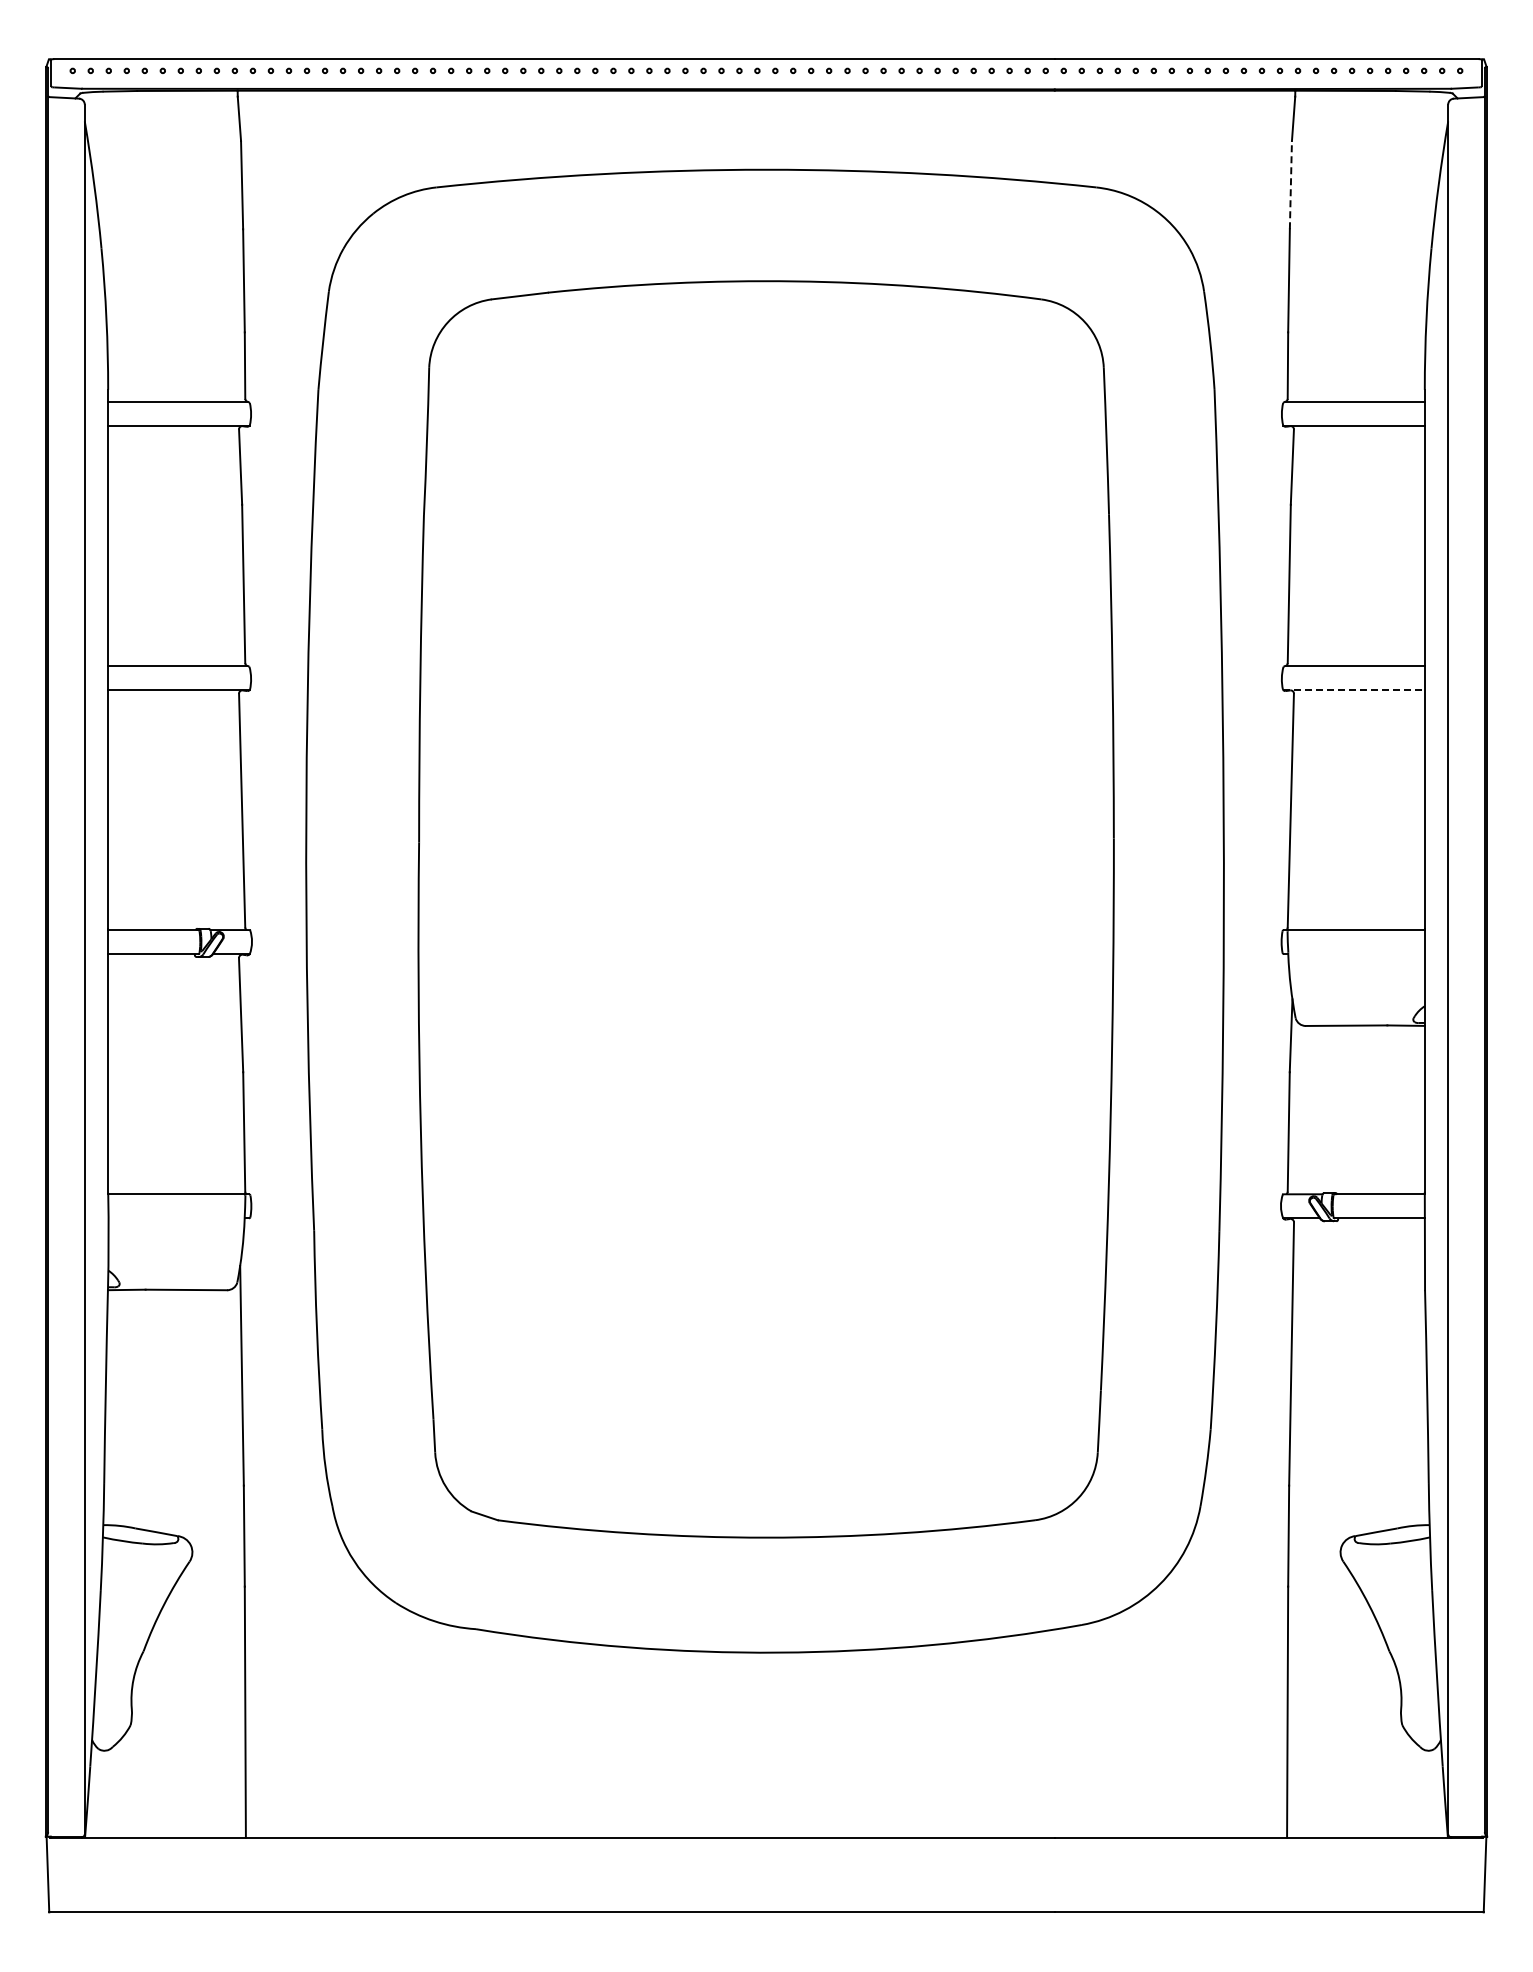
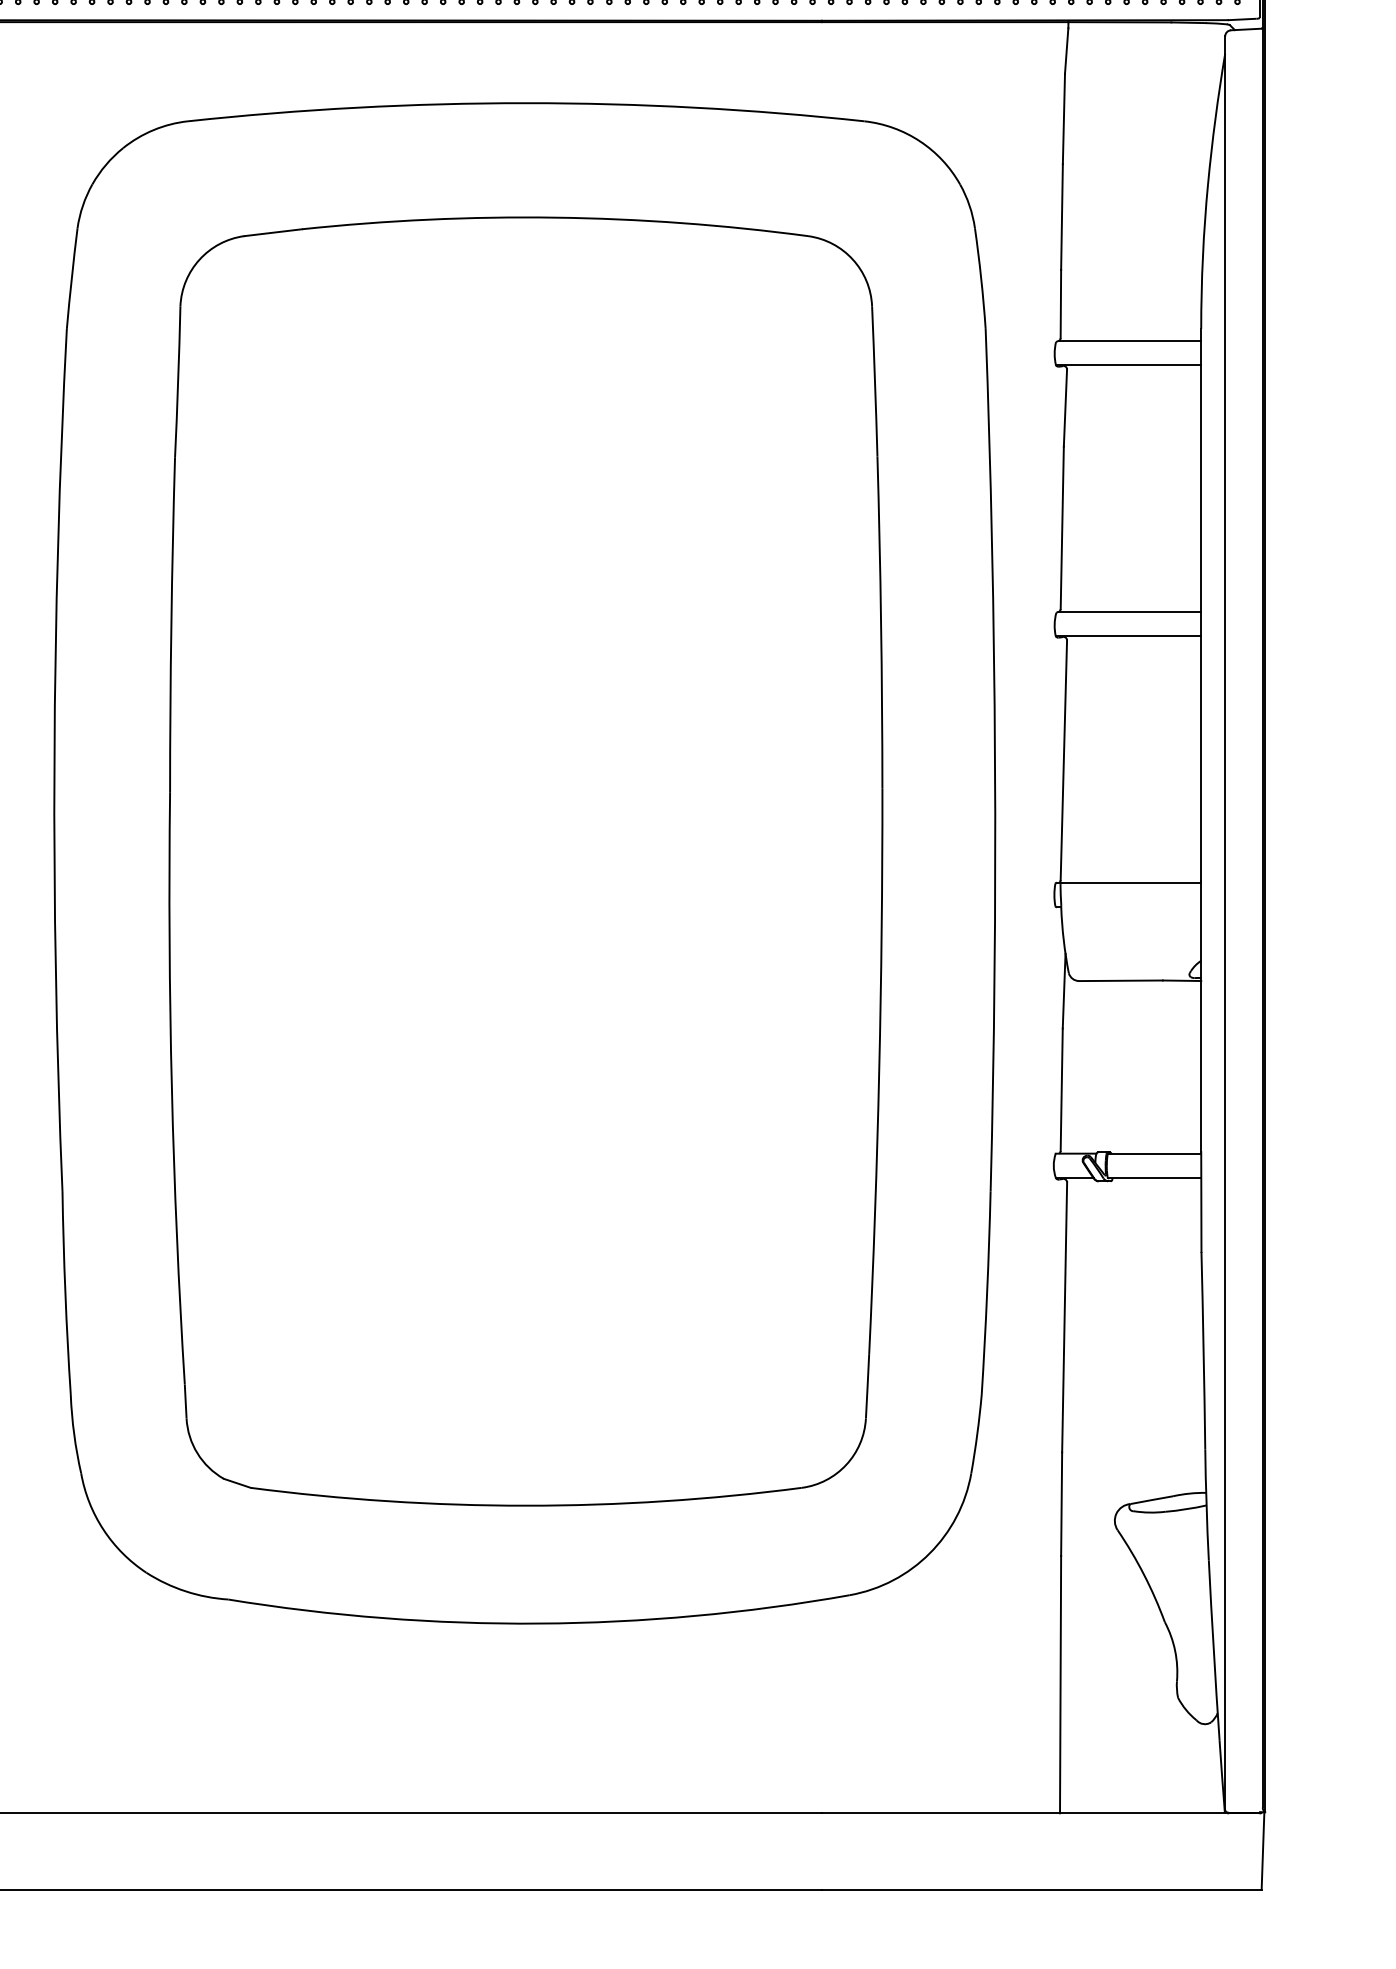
line: (1290, 184) -> (1063, 118), dashed -> solid
line: (1353, 689) -> (1128, 636), dashed -> solid

